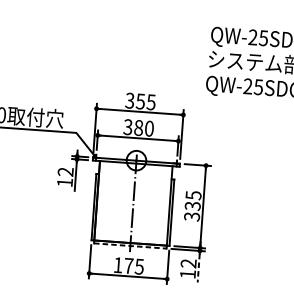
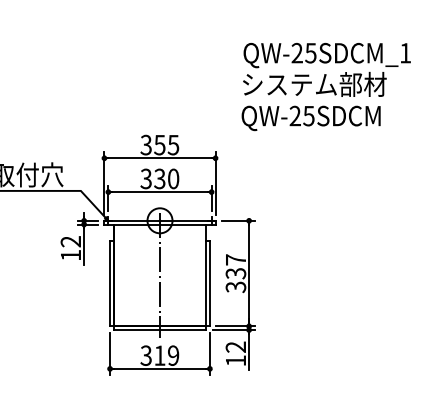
text: (138, 127) -> (159, 178), 380 -> 330
text: (194, 195) -> (236, 259), 335 -> 337
line: (130, 246) -> (160, 330), dashed -> solid
text: (128, 265) -> (159, 355), 175 -> 319
line: (198, 268) -> (249, 352), dashed -> solid

